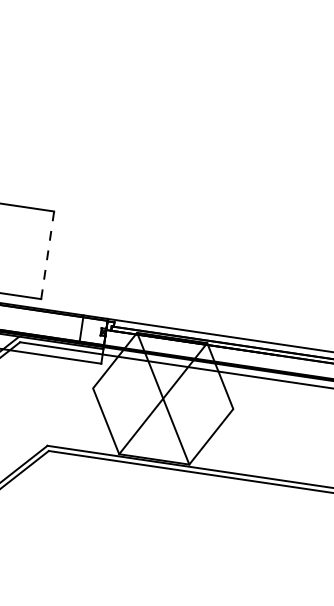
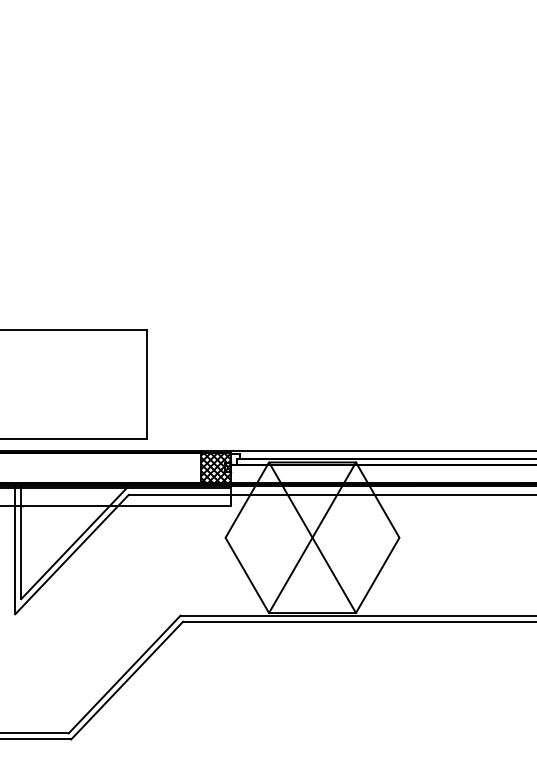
line: (47, 254) -> (146, 383), dashed -> solid
hatch: (93, 331) -> (215, 468), added

